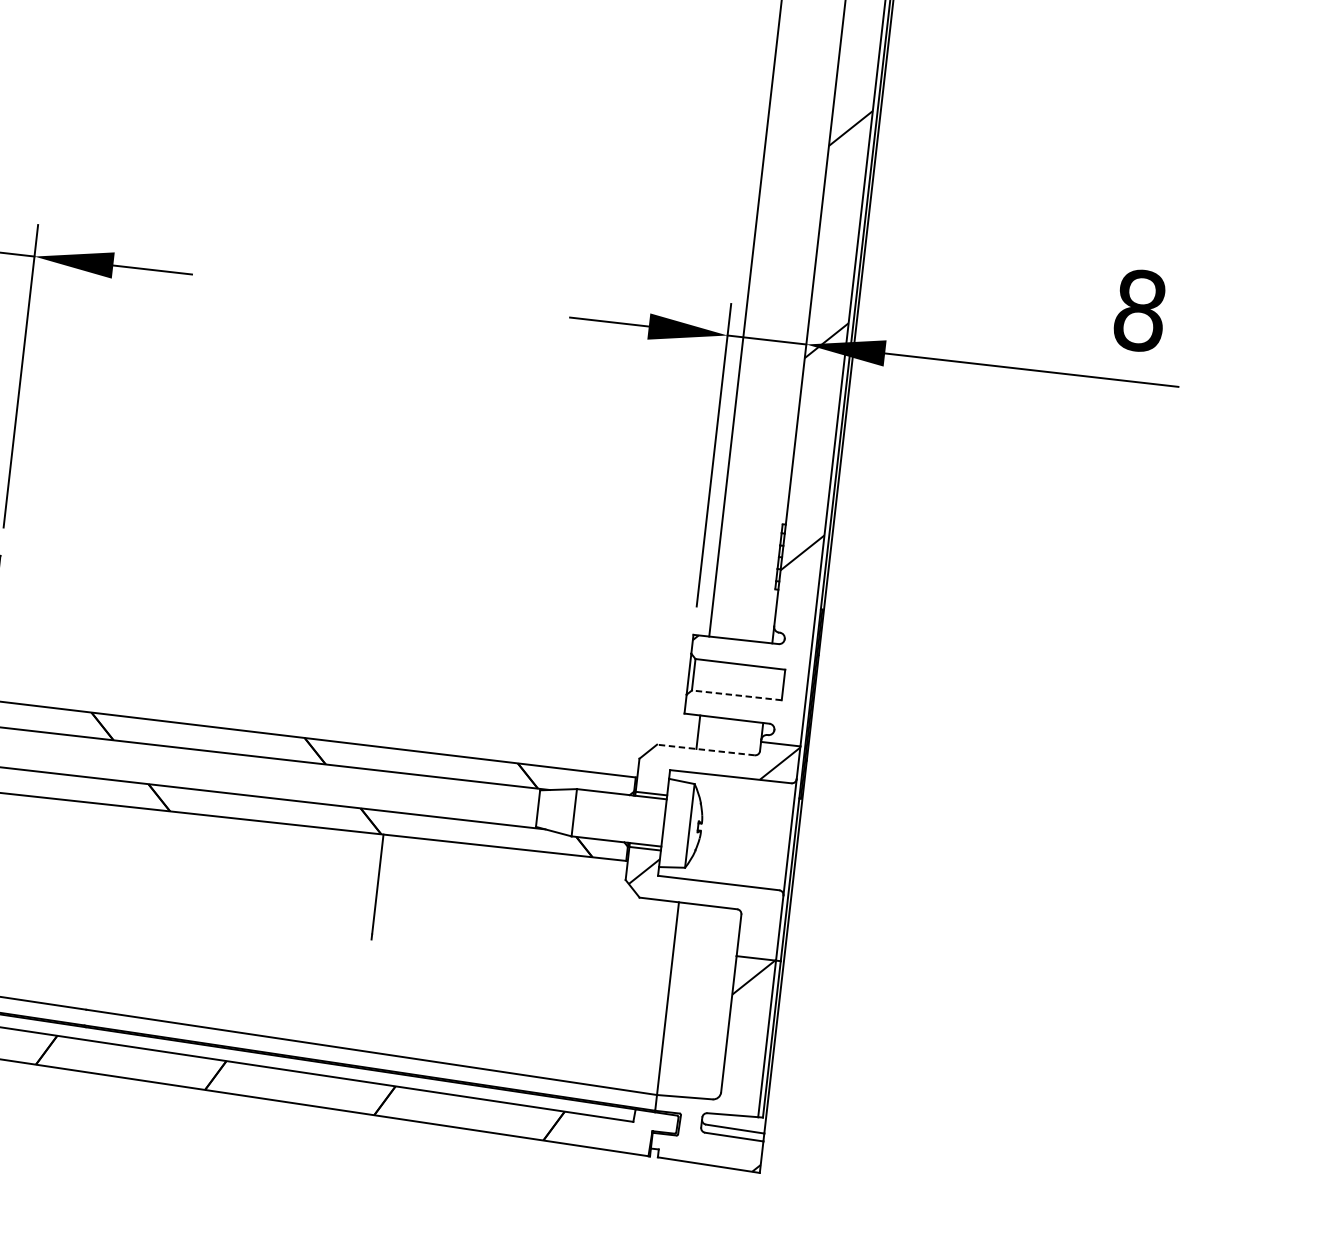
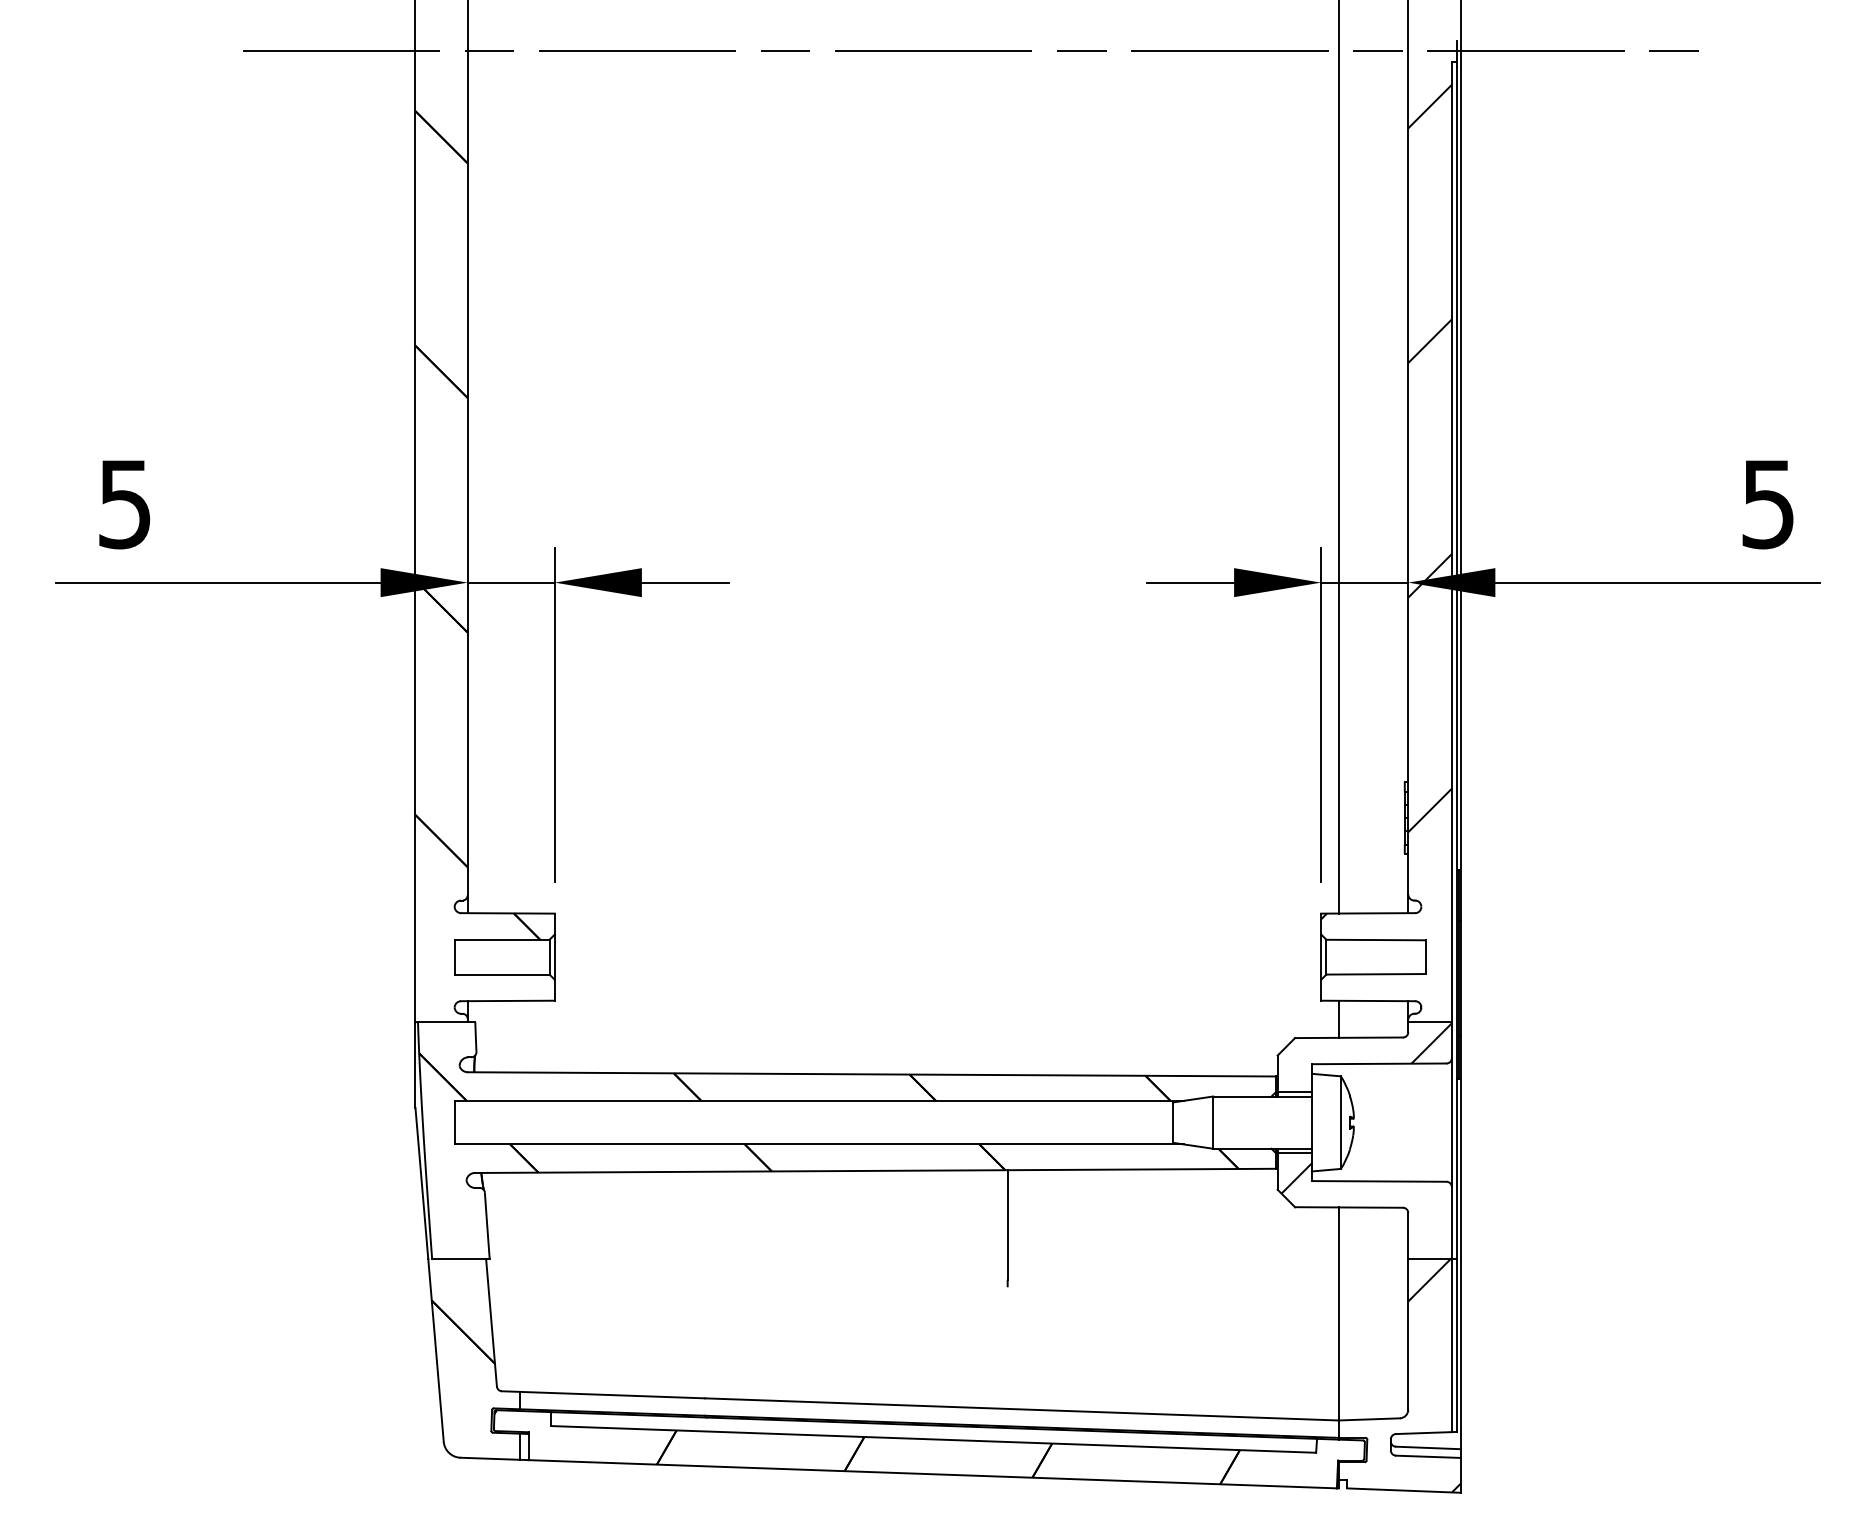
text: (1140, 310) -> (1768, 504), 8 -> 5
line: (737, 695) -> (1376, 974), dashed -> solid
line: (705, 749) -> (1348, 1037), dashed -> solid

